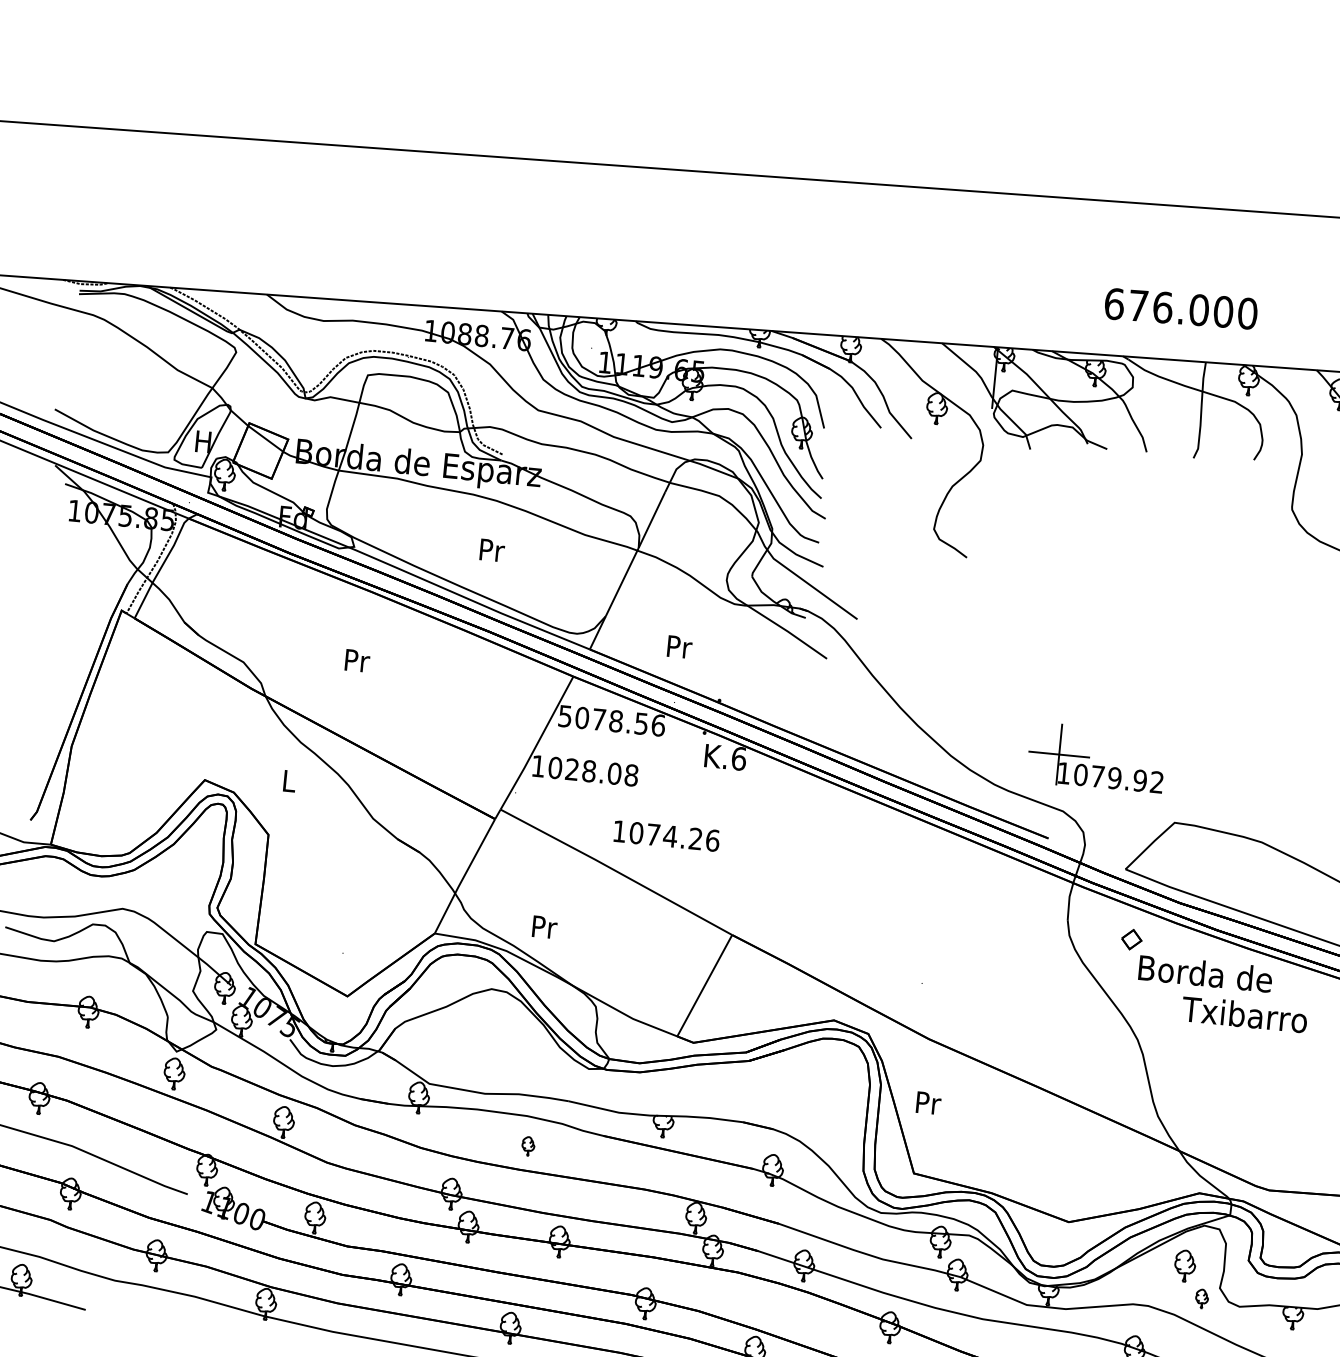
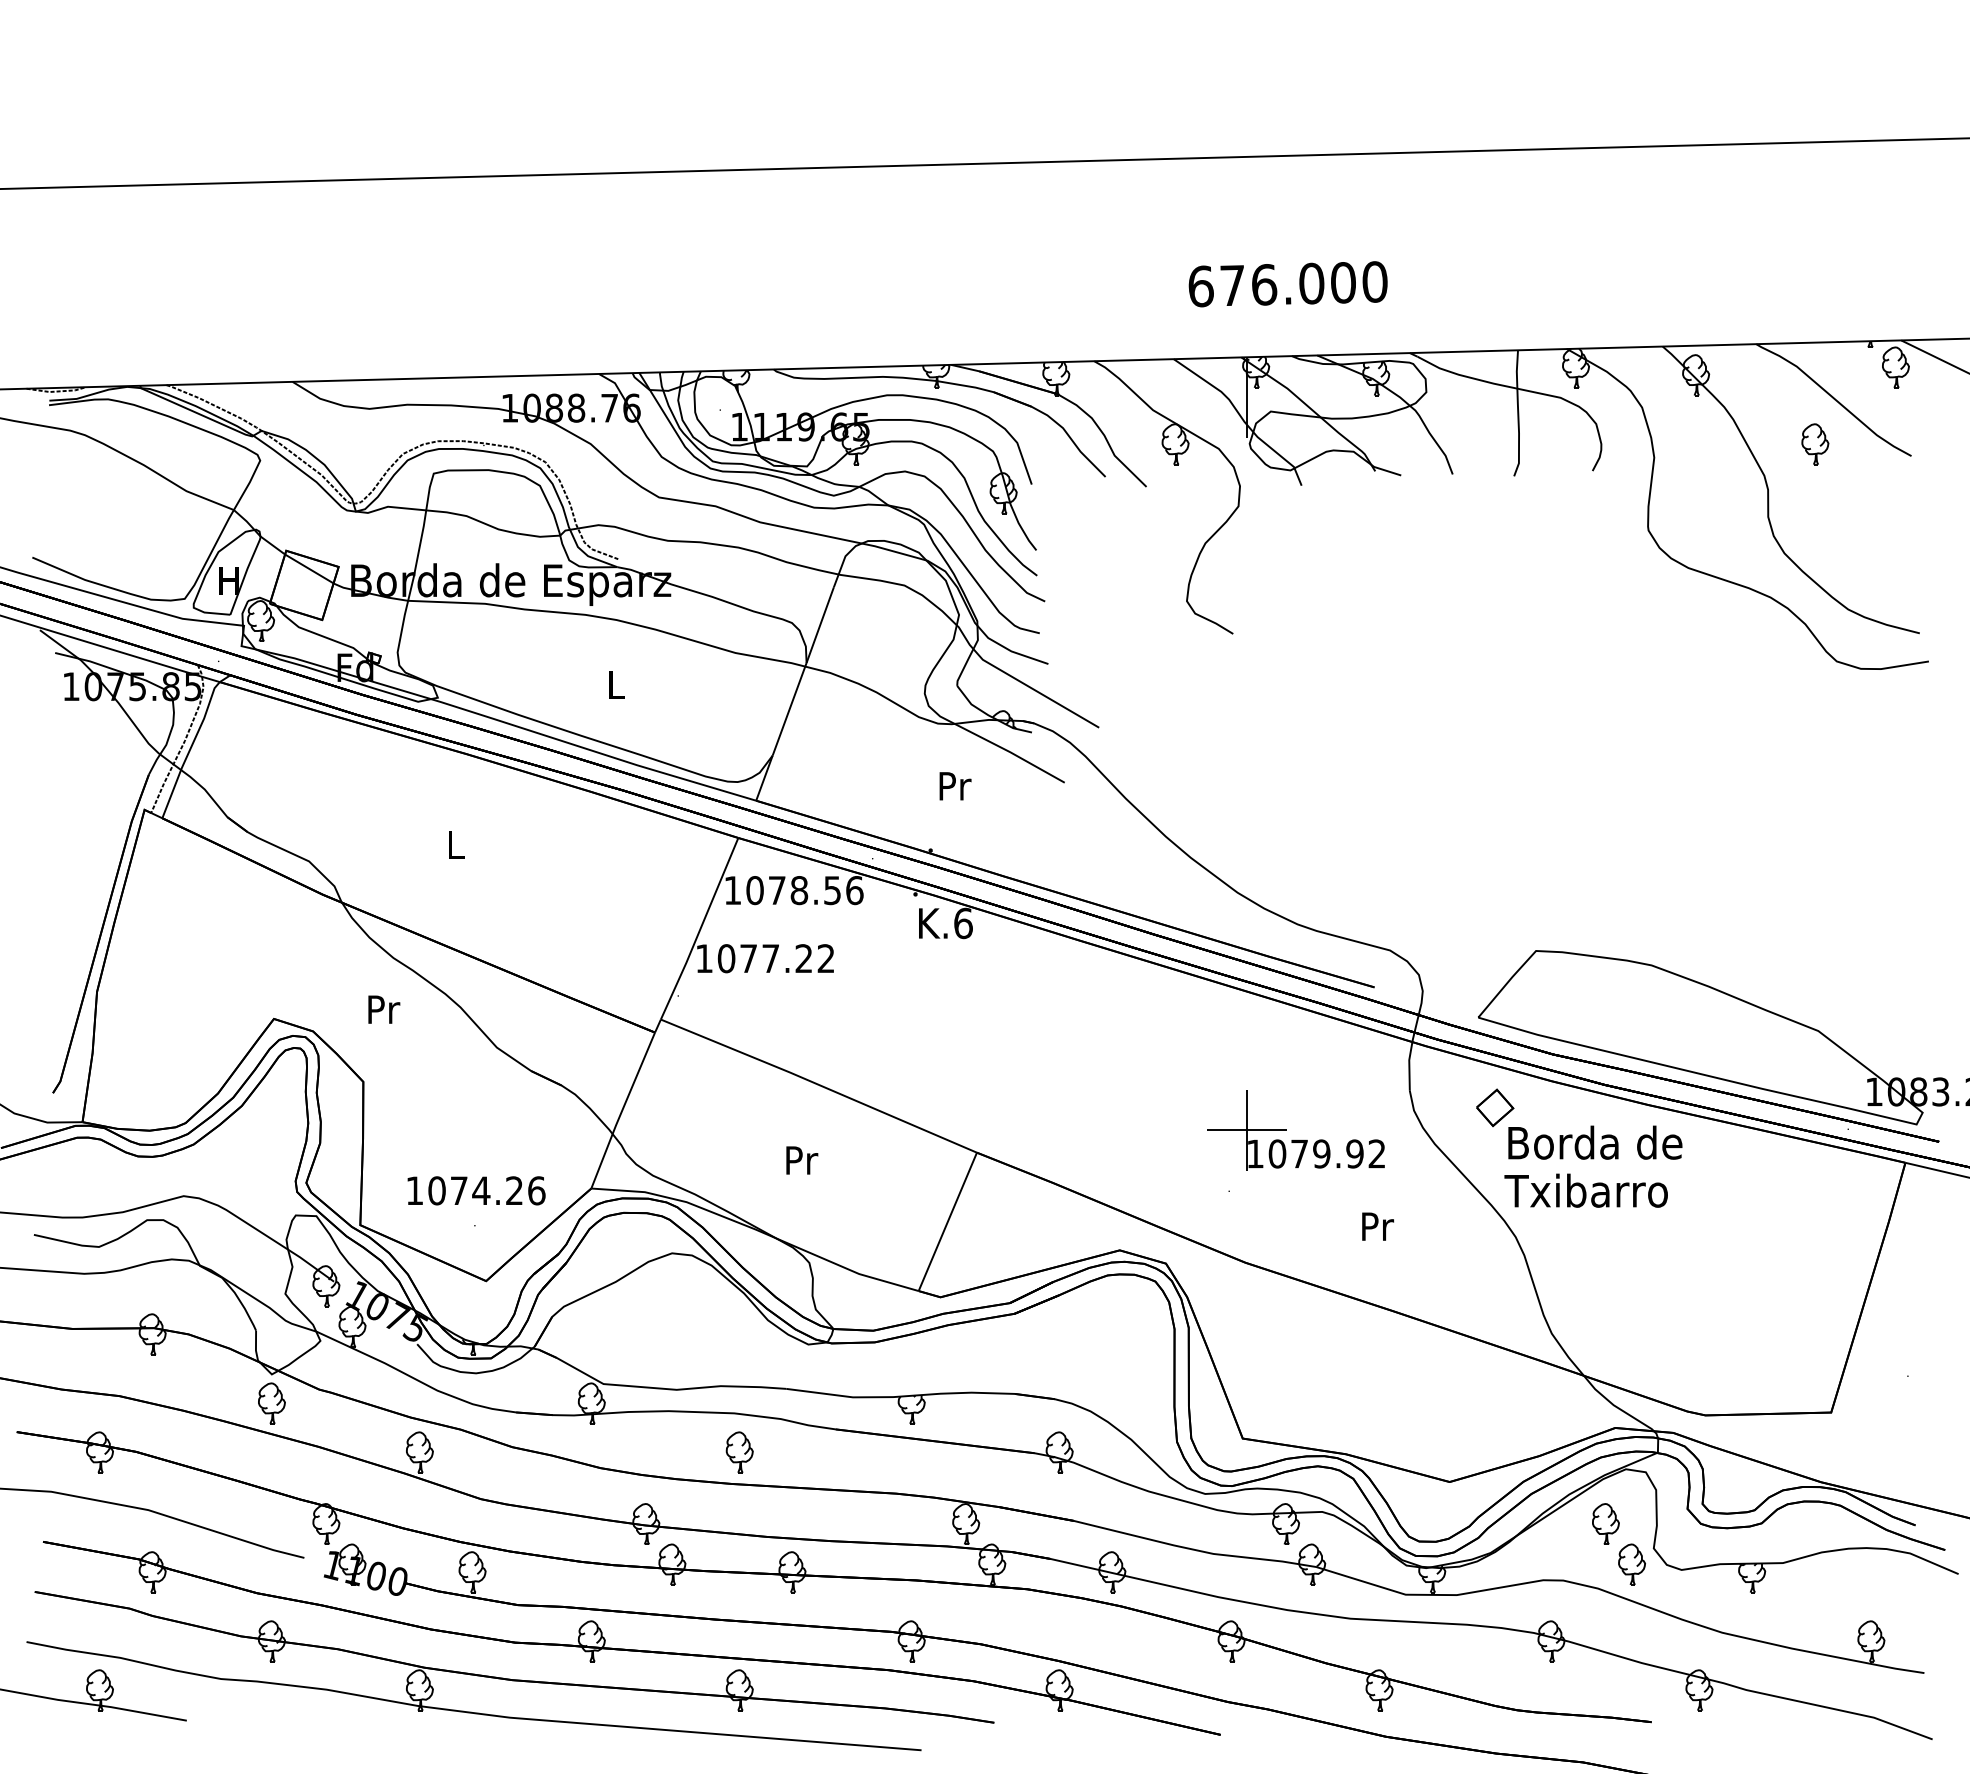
text: (1180, 309) -> (1287, 284), moved
text: (492, 550) -> (617, 684), Pr -> L
text: (679, 647) -> (955, 786), moved
text: (357, 661) -> (456, 845), Pr -> L
text: (565, 716) -> (732, 890), 5078.56 -> 1078.56
part: (1089, 757) -> (1286, 1130), moved
text: (601, 772) -> (787, 958), 1028.08 -> 1077.22
text: (290, 781) -> (384, 1009), L -> Pr
text: (666, 835) -> (476, 1190), moved
text: (545, 927) -> (802, 1160), moved
part: (1131, 939) -> (1495, 1107), size x1.43
text: (1244, 1014) -> (1585, 1190), moved
text: (928, 1103) -> (1377, 1226), moved
part: (528, 1146) -> (739, 1452), size x1.67
part: (1201, 1298) -> (1631, 1564), size x1.67

